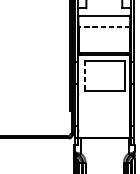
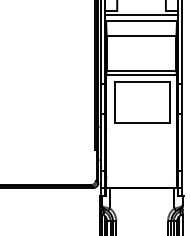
line: (104, 11) -> (141, 15), added
line: (104, 26) -> (141, 36), dashed -> solid
line: (84, 75) -> (114, 102), dashed -> solid

